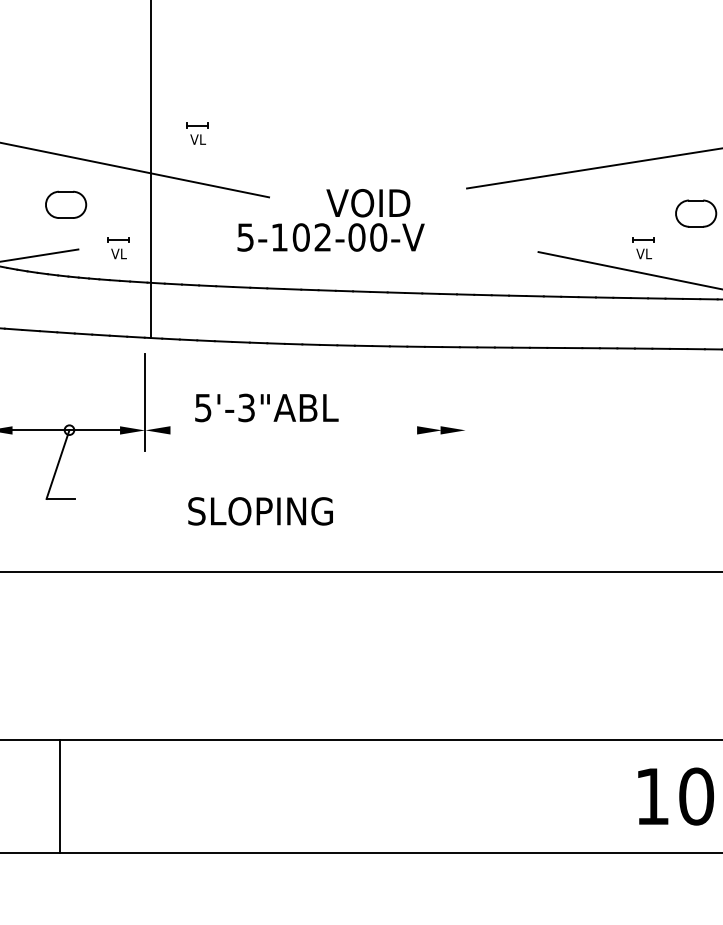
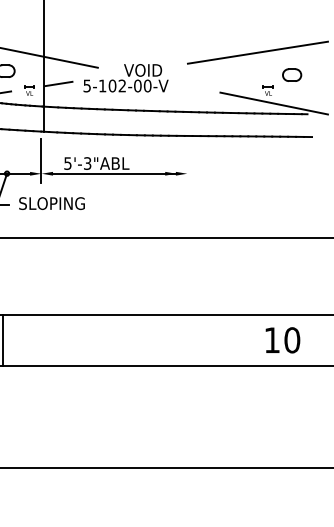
part: (197, 133) -> (65, 38), removed
line: (182, 231) -> (58, 83), added
line: (305, 429) -> (114, 173), added
text: (259, 511) -> (51, 203), moved

